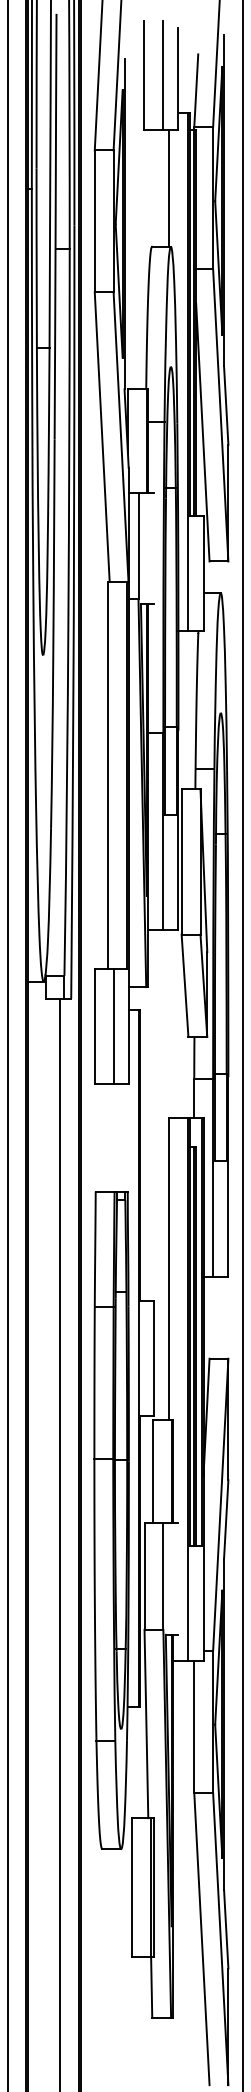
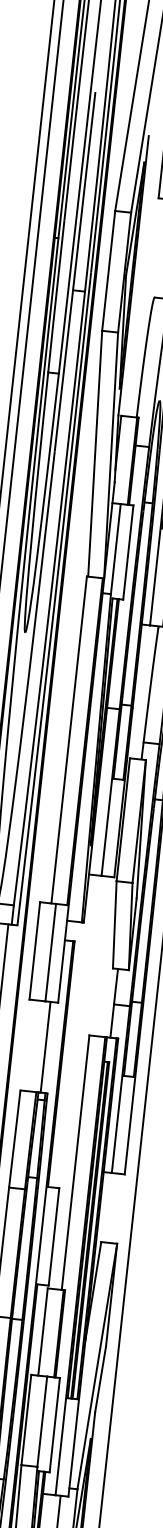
line: (153, 548) -> (128, 552), added
line: (119, 1137) -> (45, 1046), added
line: (178, 1578) -> (54, 1424), added

